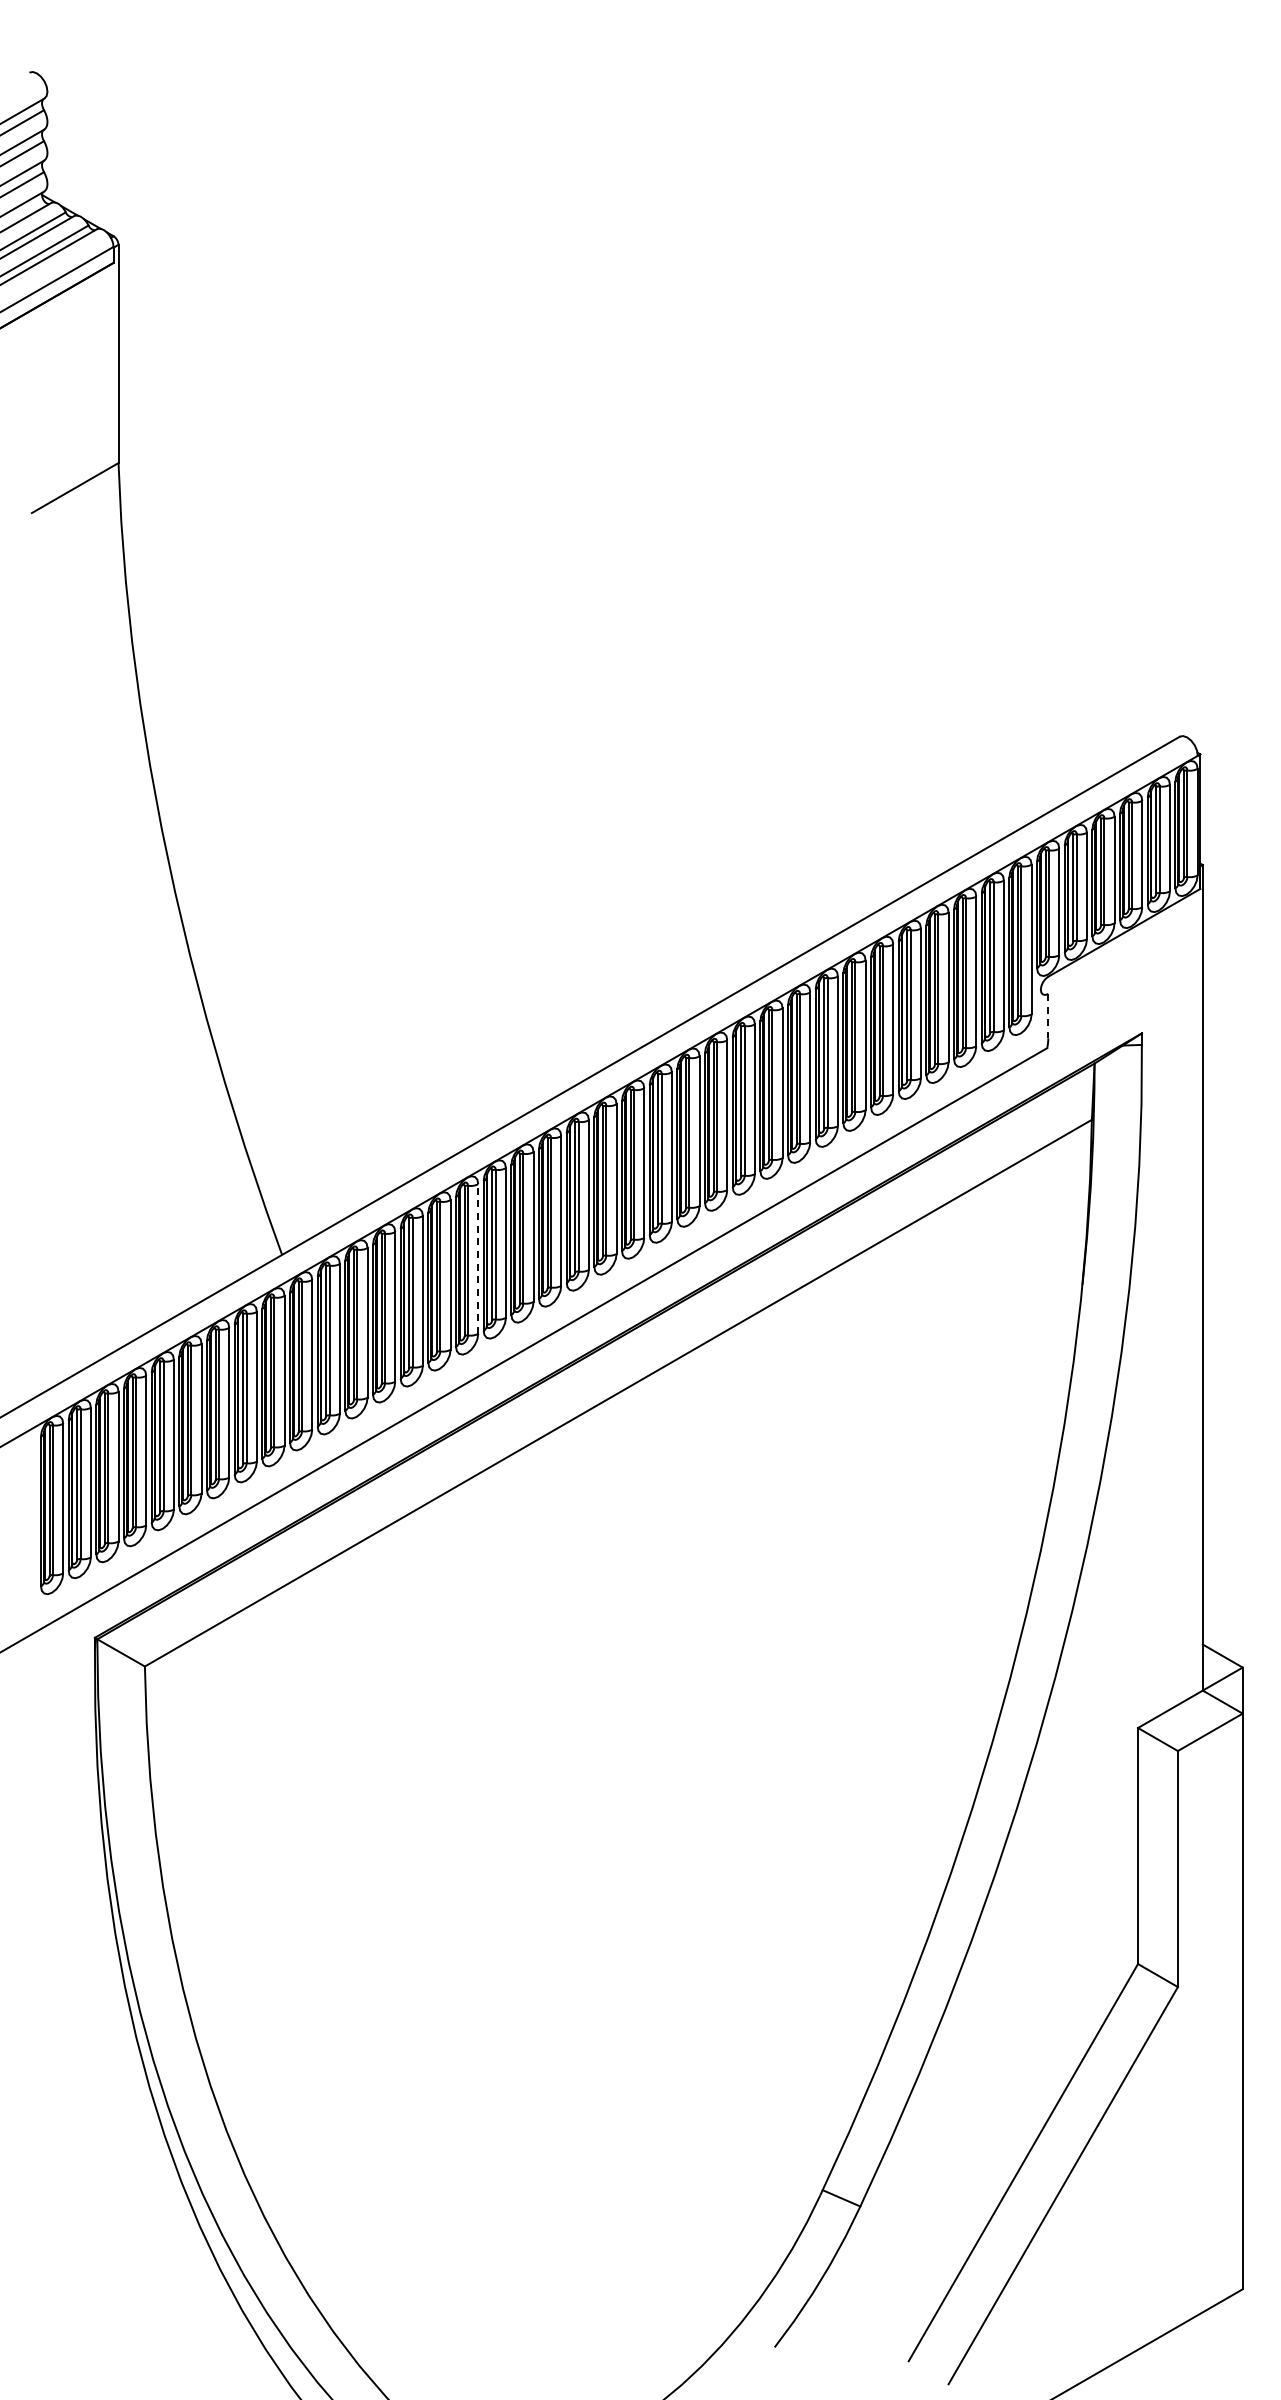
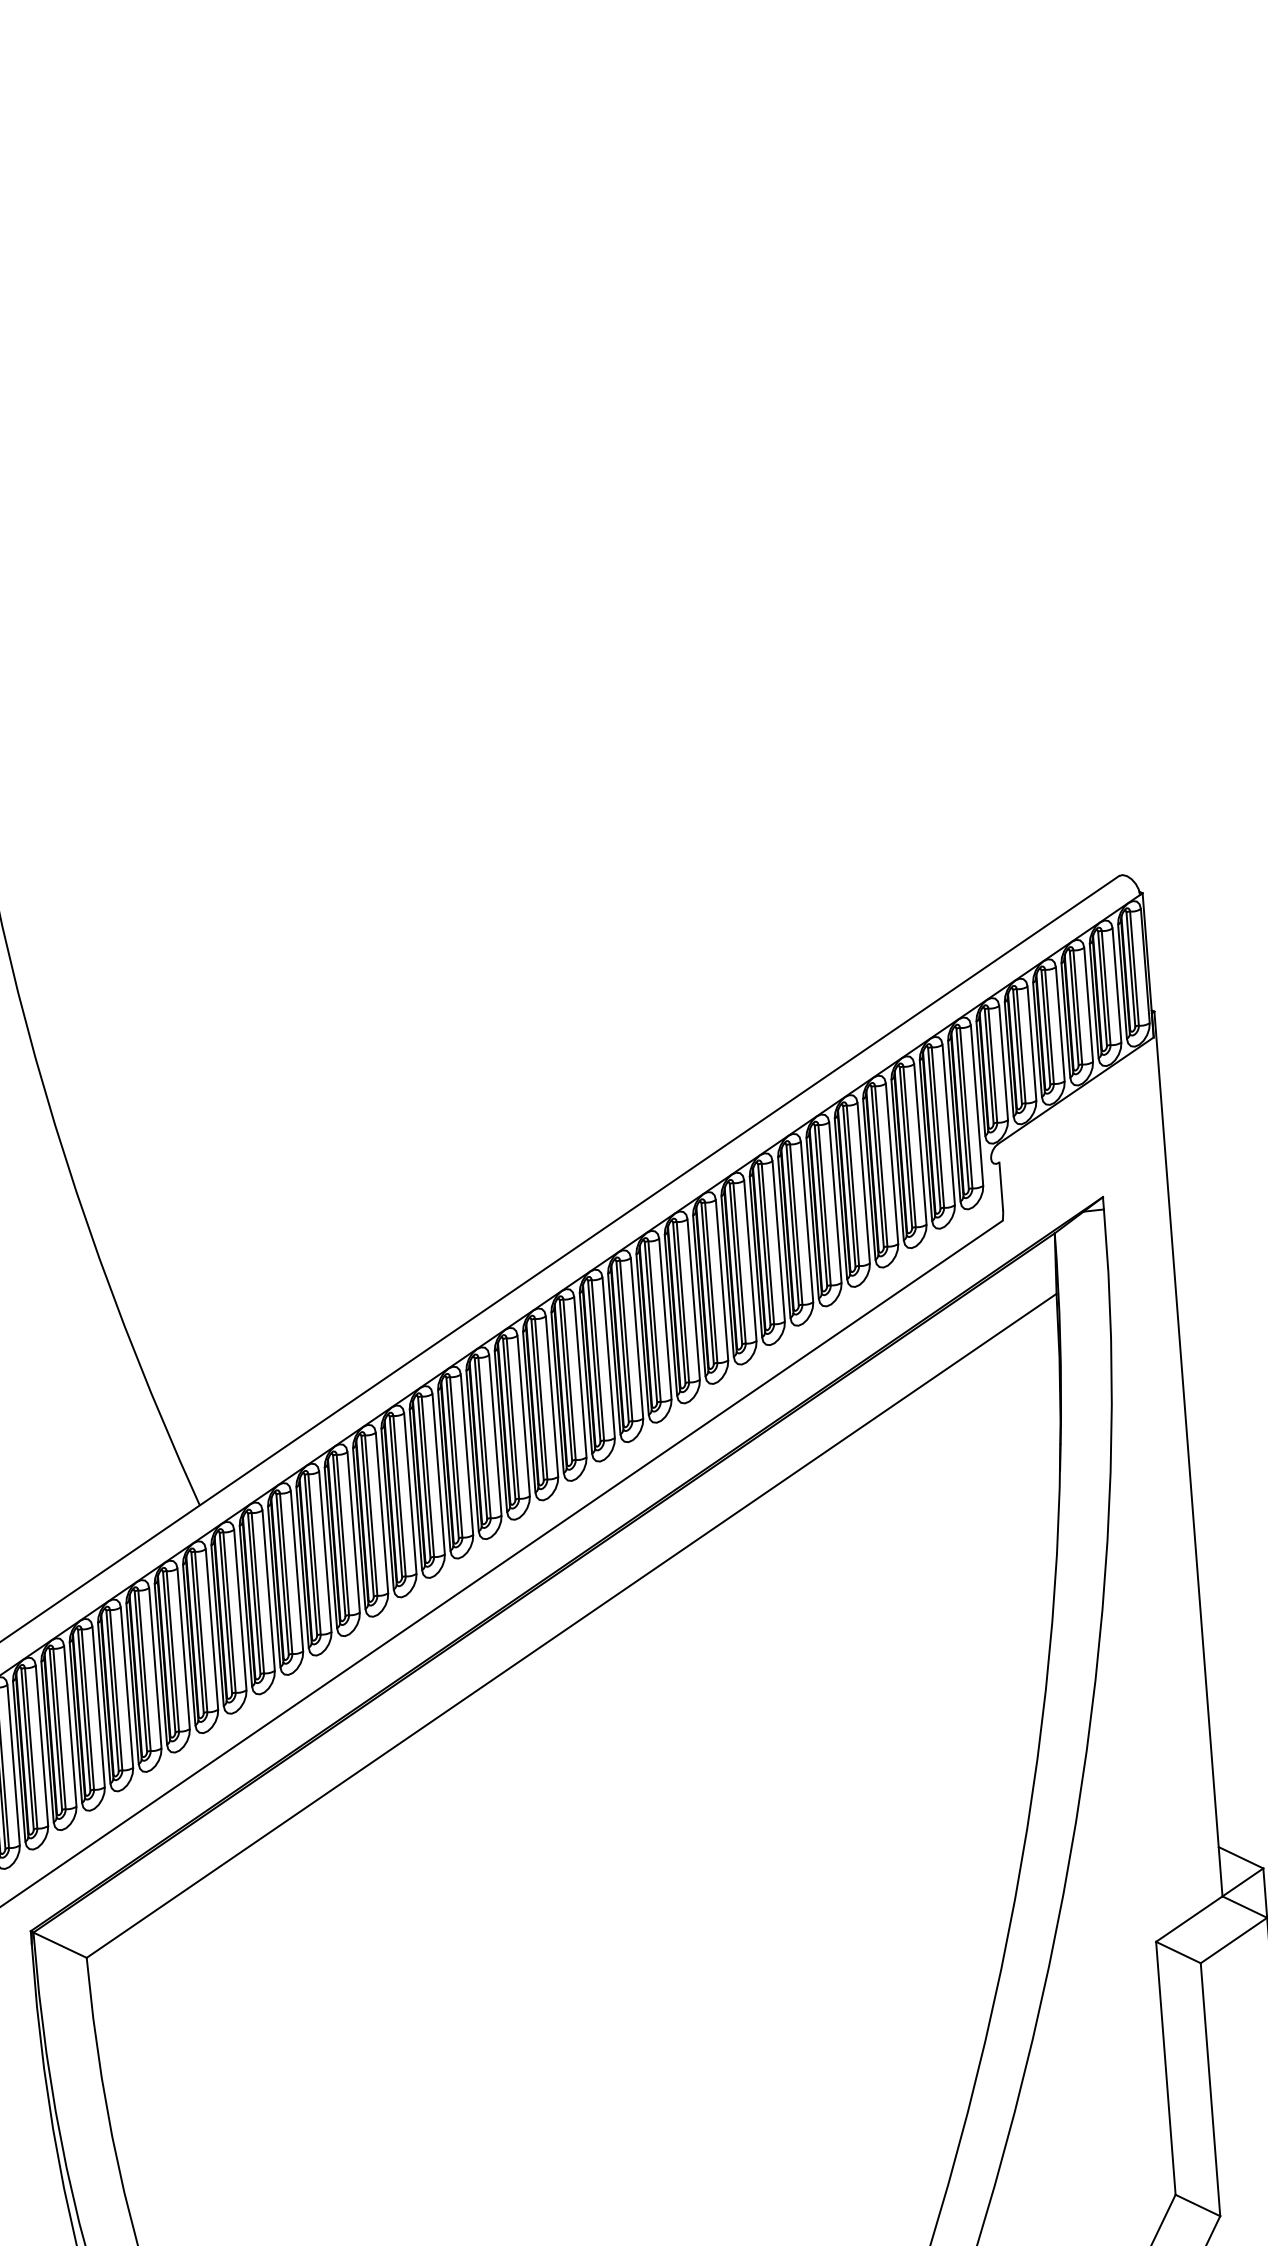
line: (1048, 1016) -> (1001, 1186), dashed -> solid
line: (478, 1259) -> (410, 1494), dashed -> solid

